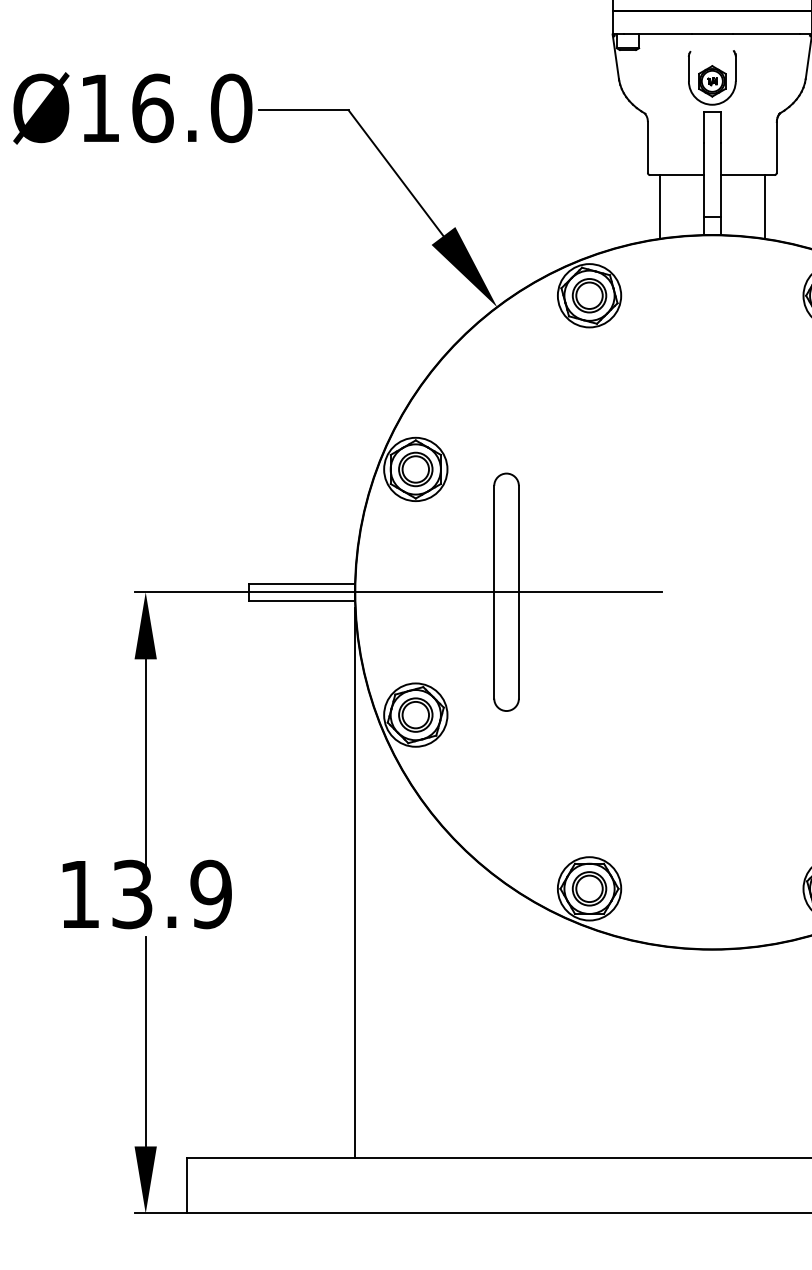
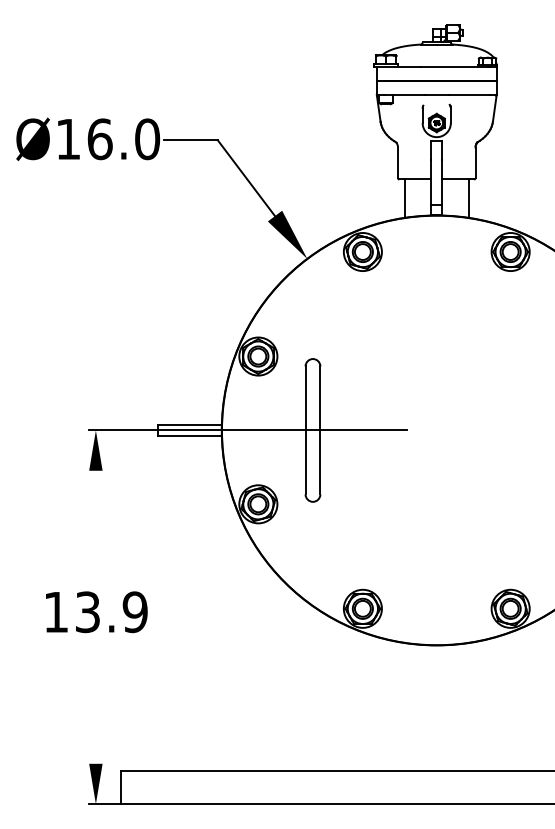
line: (145, 763) -> (95, 533), removed
line: (354, 883) -> (221, 605), removed
line: (145, 1041) -> (95, 700), removed

